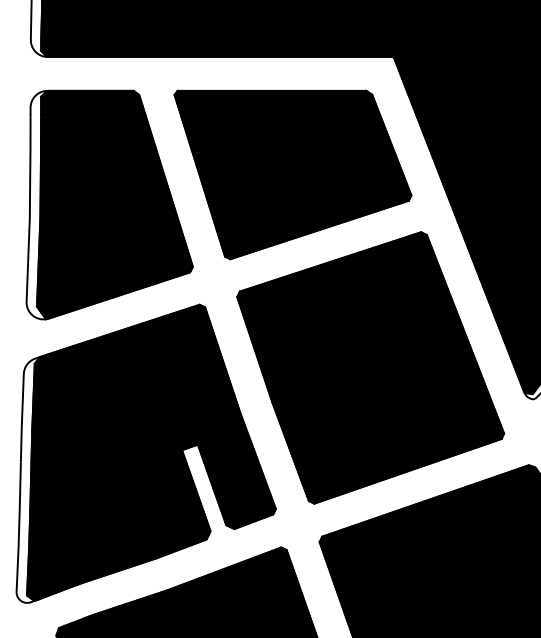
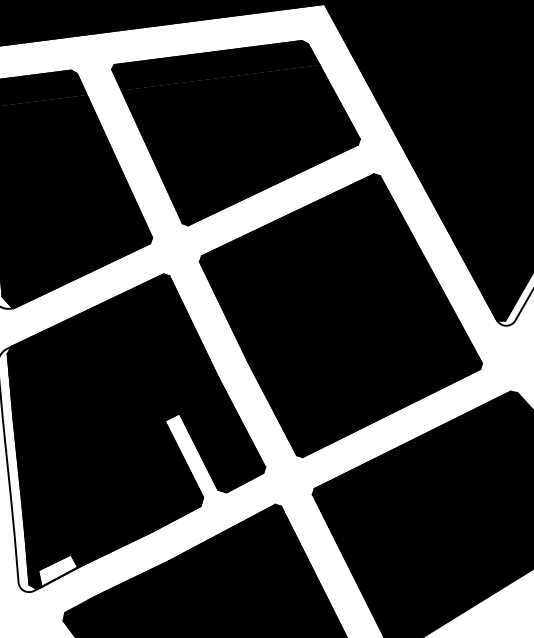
fill: (57, 584) -> (58, 569), removed

